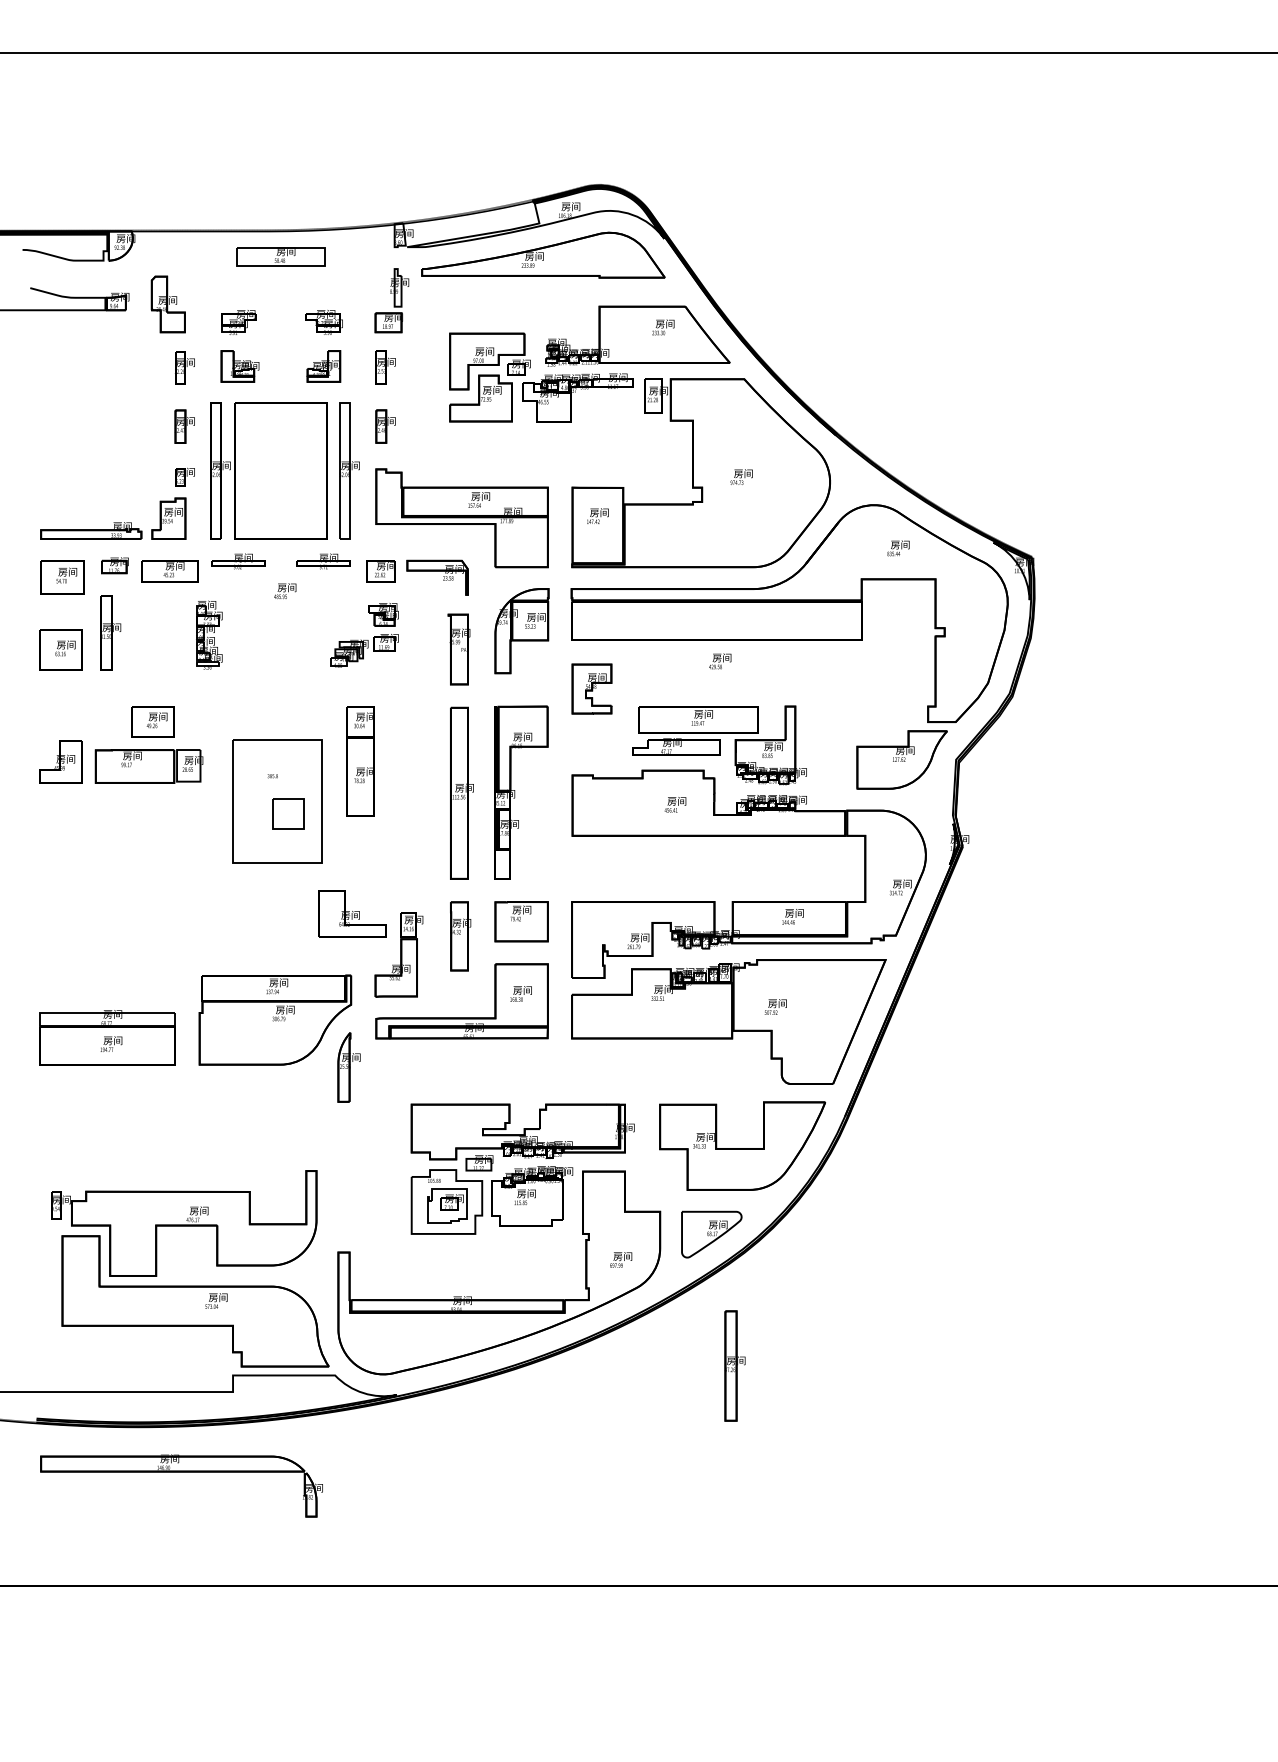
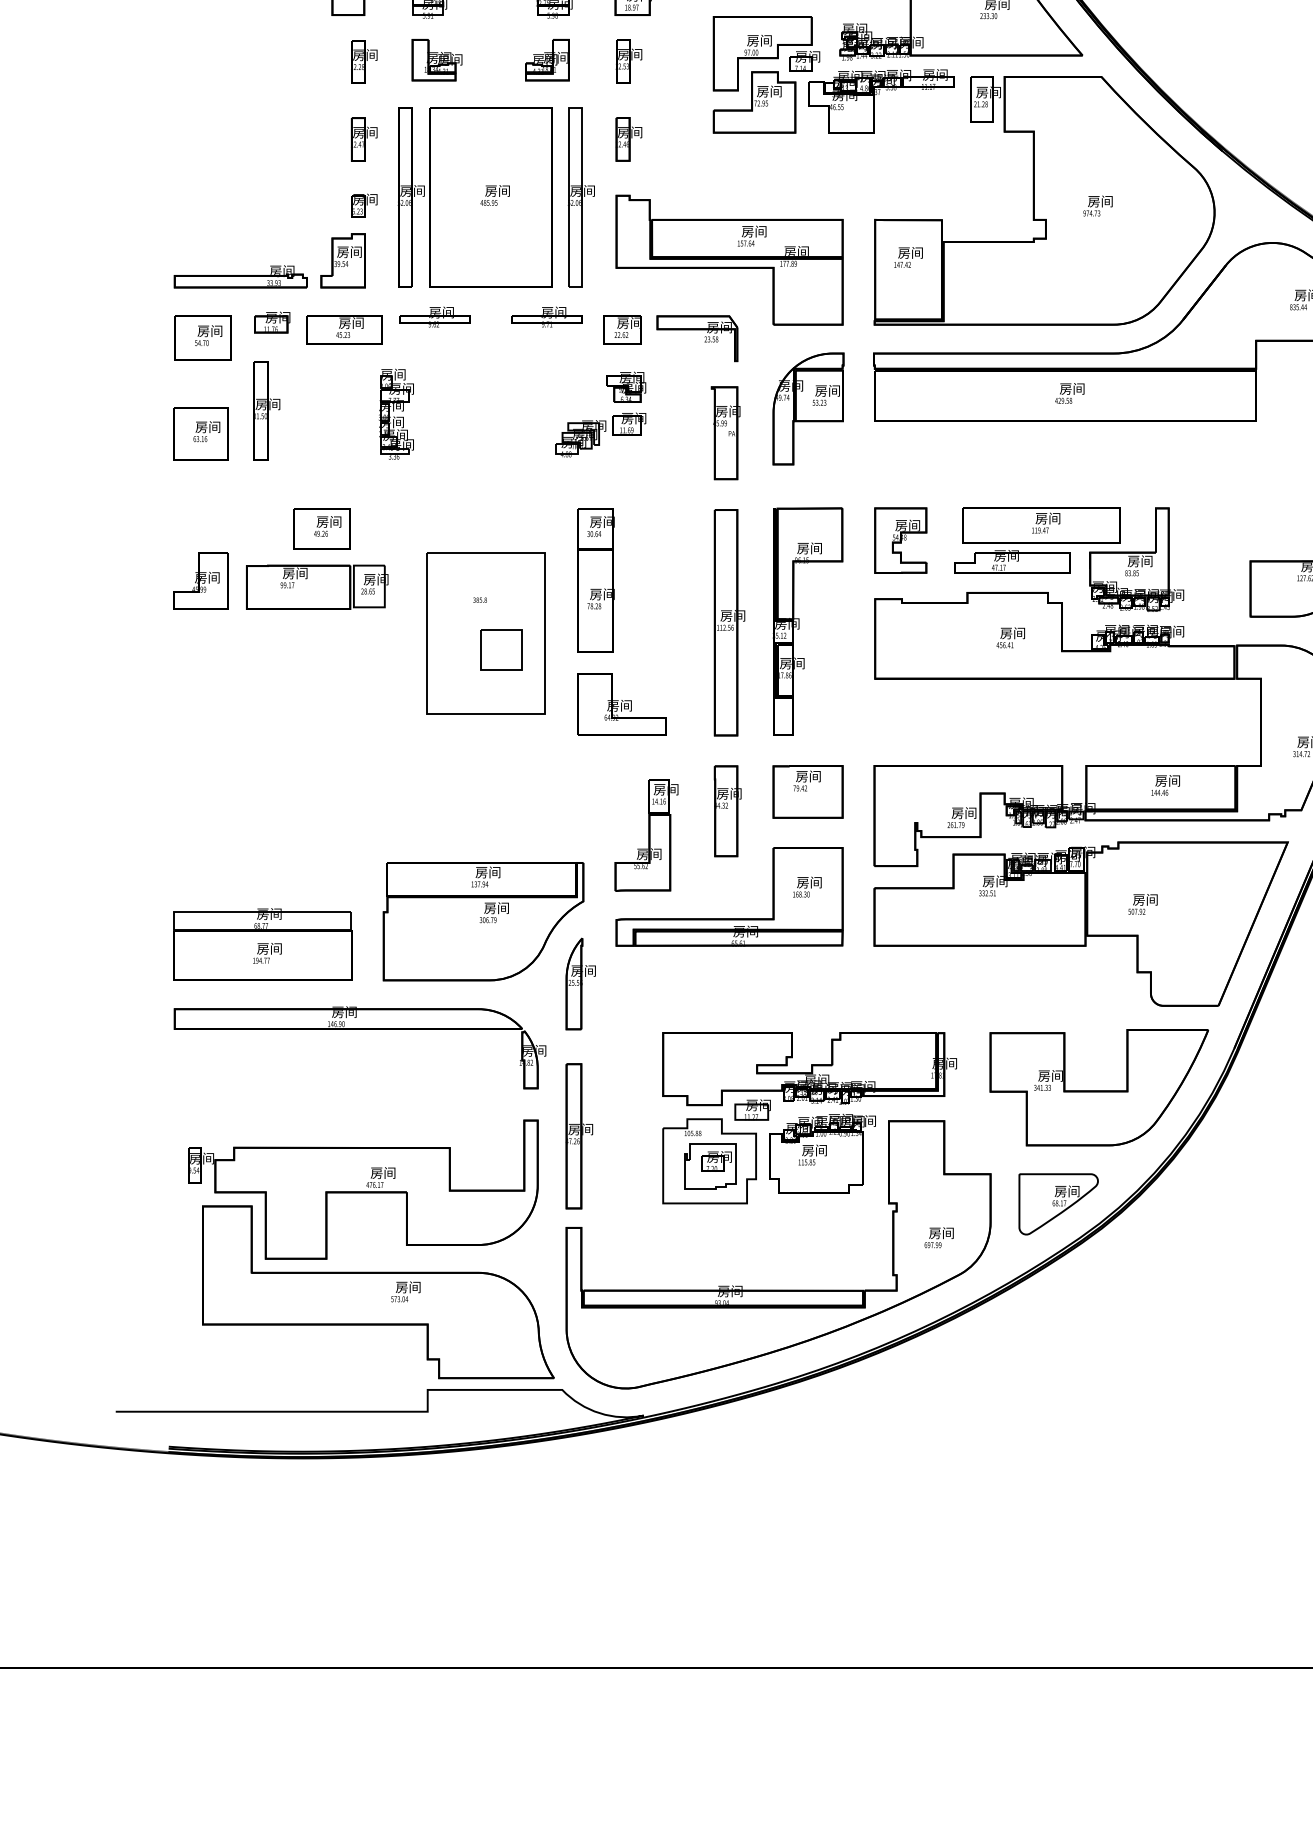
text: (285, 591) -> (495, 195), moved
text: (720, 661) -> (1070, 393), moved
part: (591, 688) -> (900, 539), moved
part: (352, 913) -> (622, 703), moved
part: (734, 1365) -> (578, 1135), moved
part: (181, 1472) -> (359, 1030), moved

